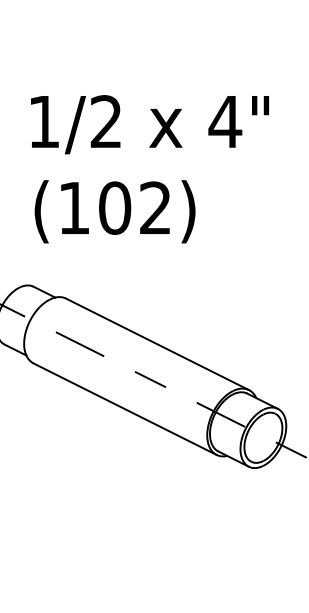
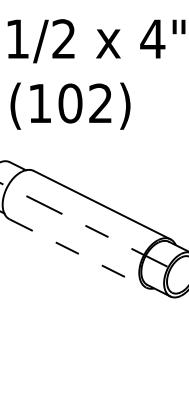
line: (125, 409) -> (78, 253), solid -> dashed

